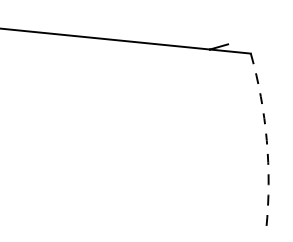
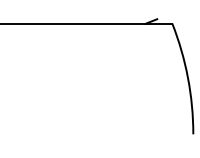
arc: (267, 141) -> (188, 78), dashed -> solid

